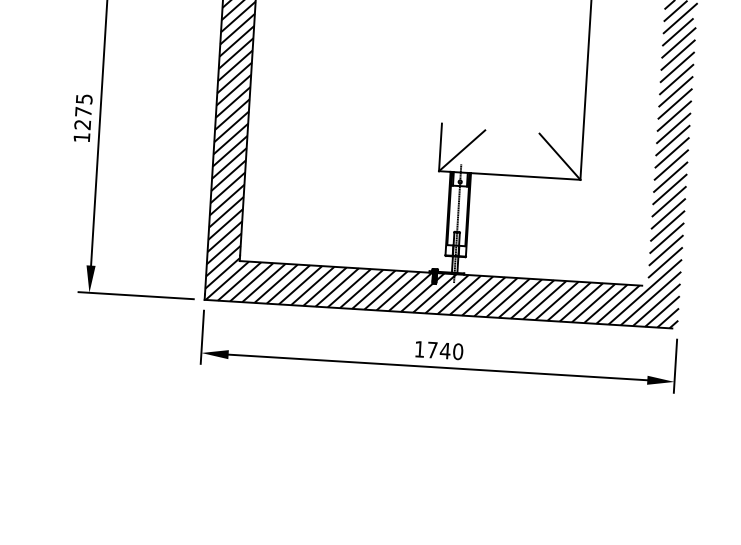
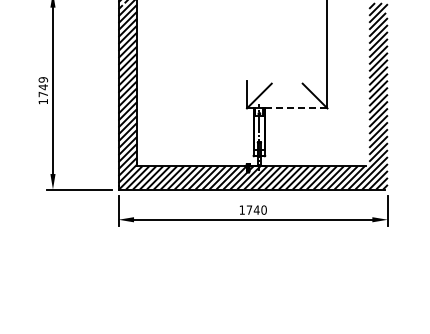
text: (81, 112) -> (42, 87), 1275 -> 1749
line: (526, 176) -> (296, 108), solid -> dashed

